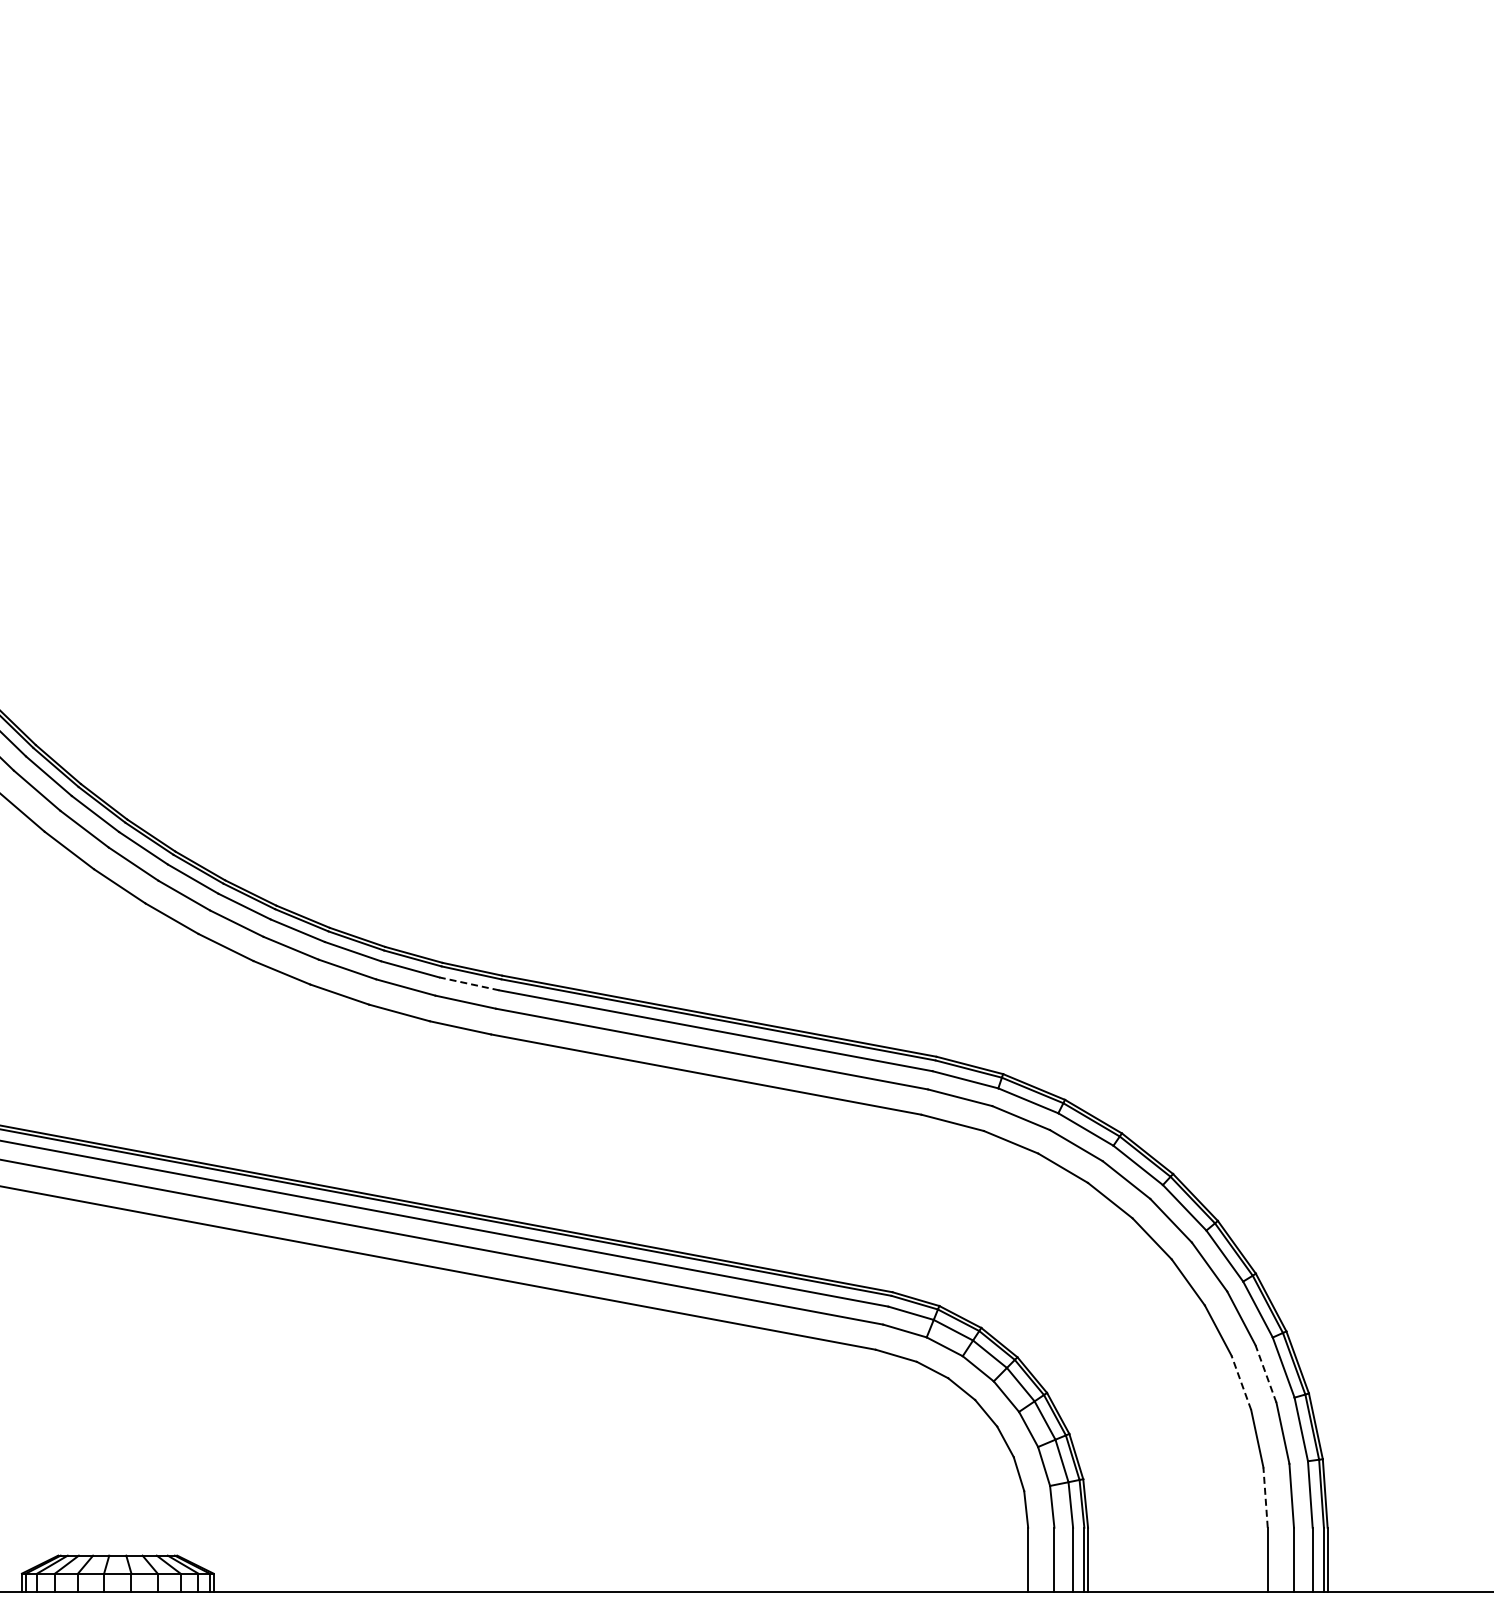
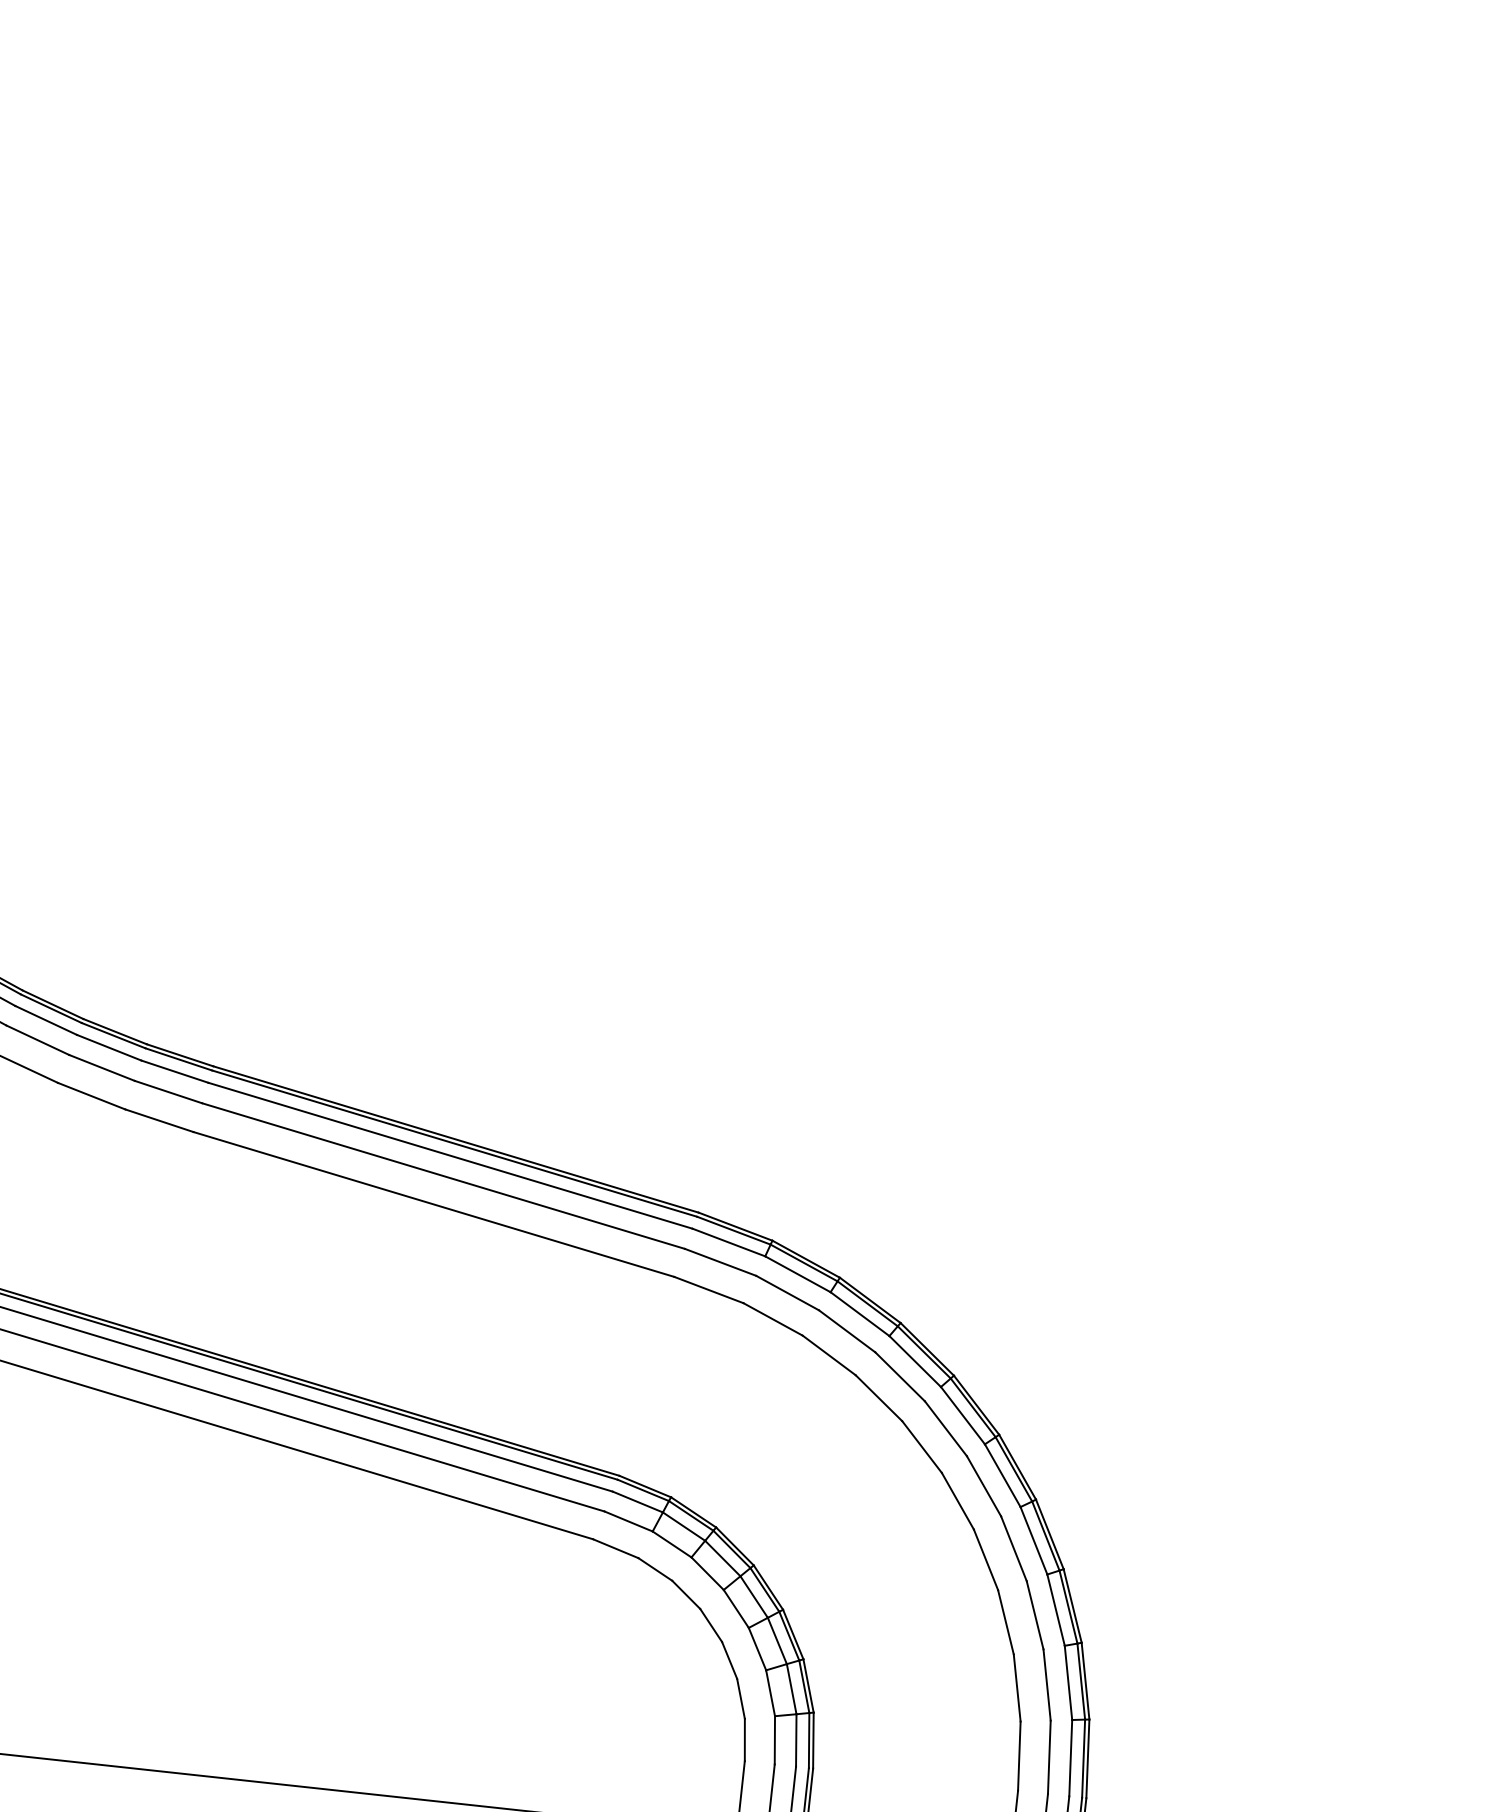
line: (469, 983) -> (175, 1071), dashed -> solid
line: (1266, 1374) -> (1035, 1615), dashed -> solid
line: (1241, 1382) -> (1006, 1621), dashed -> solid
line: (1265, 1497) -> (1019, 1756), dashed -> solid

